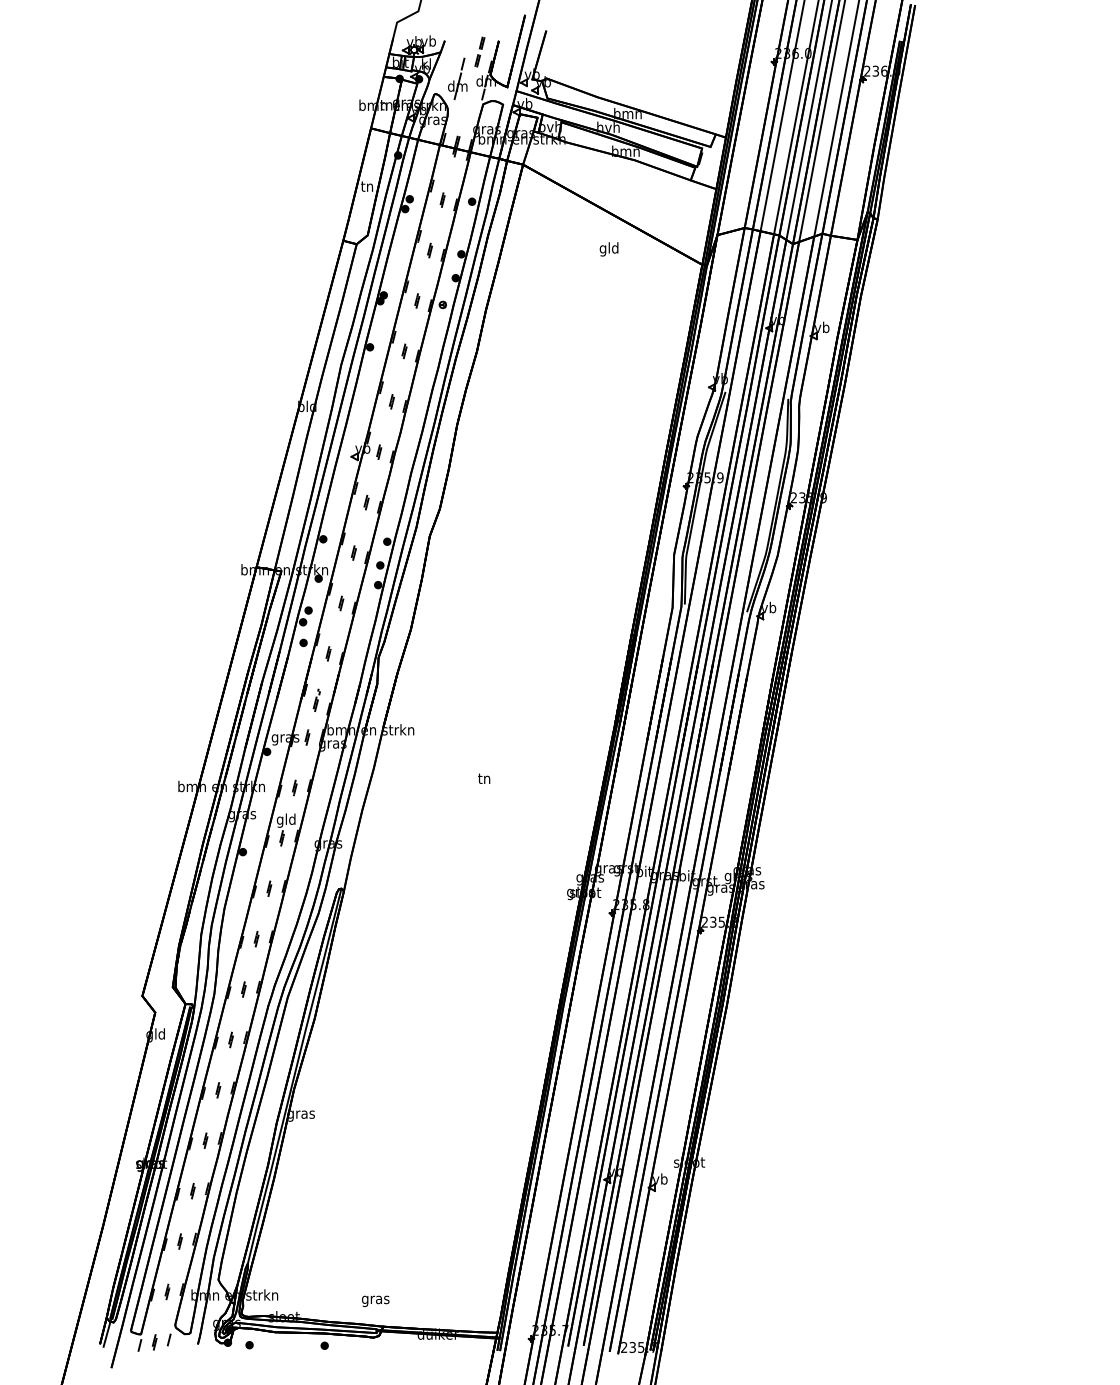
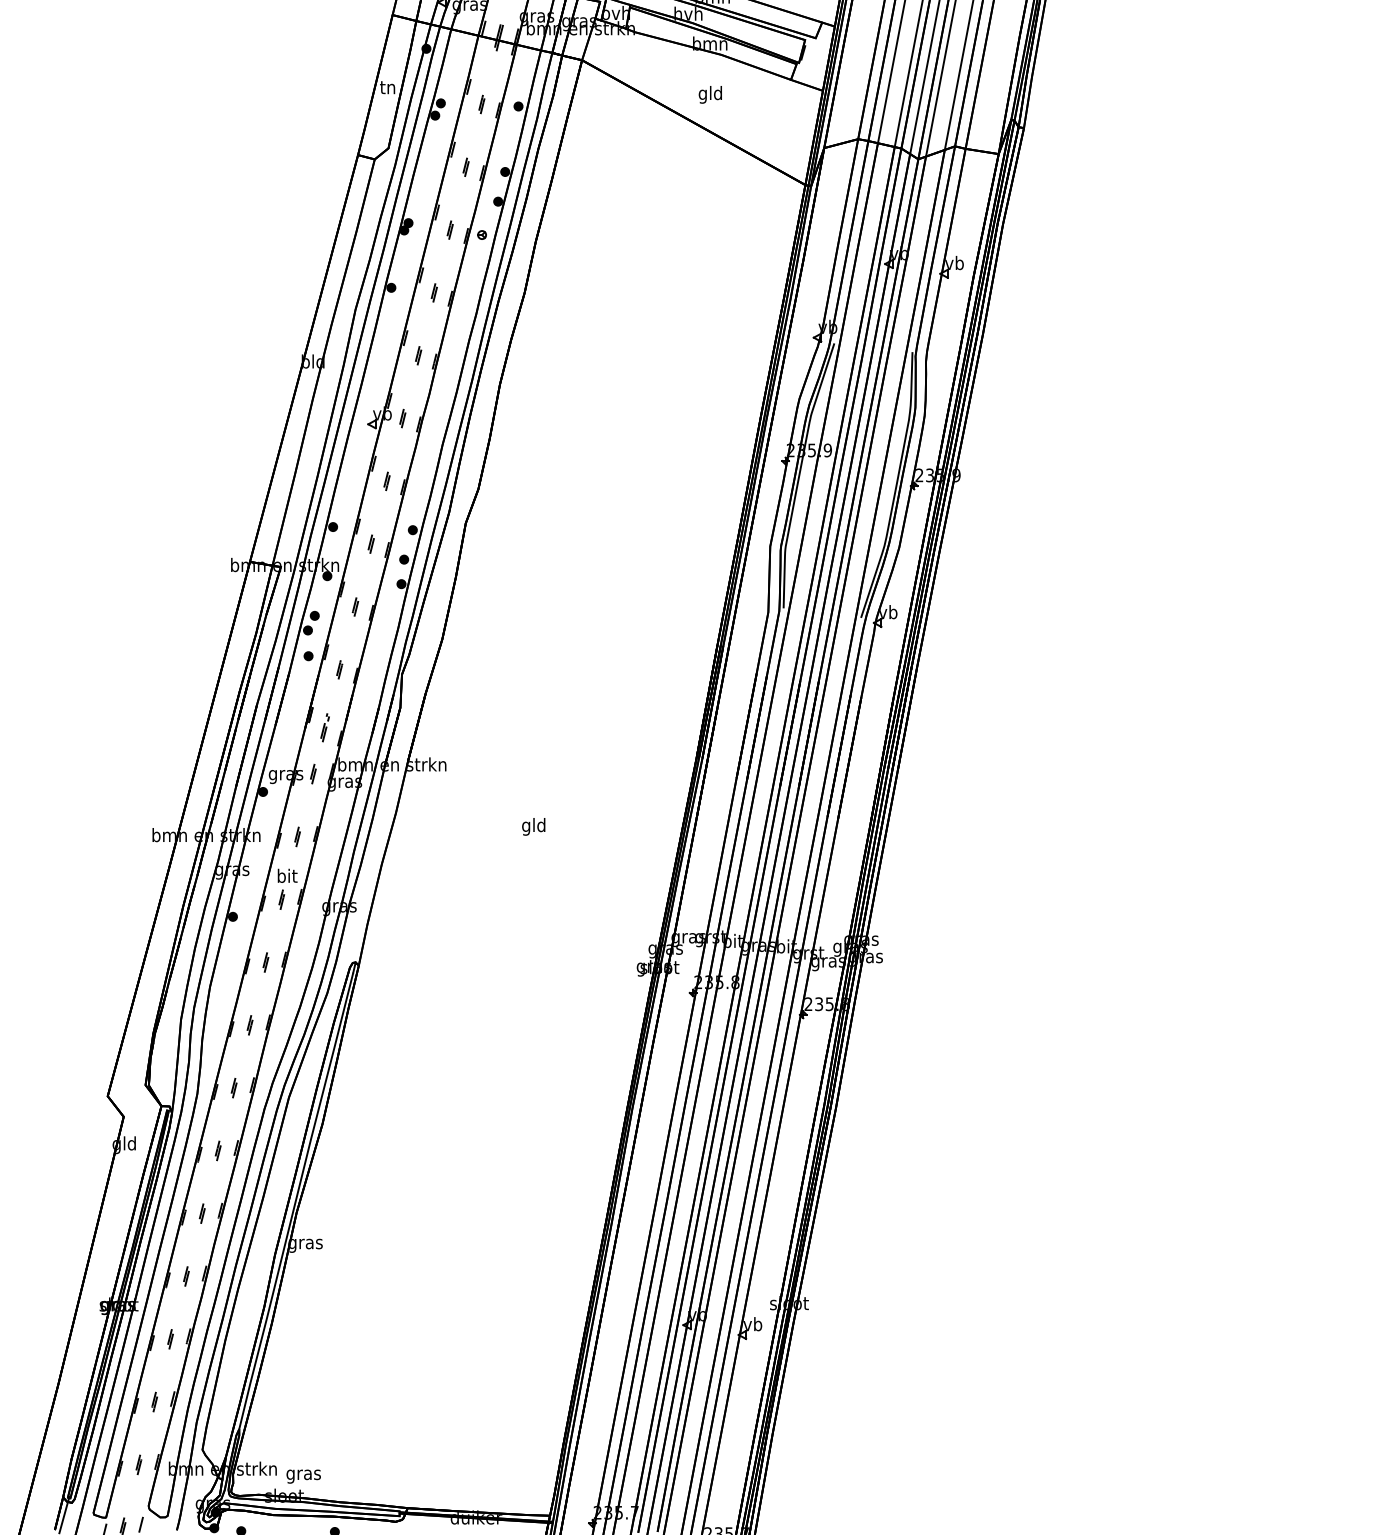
text: (608, 249) -> (709, 94), moved
text: (484, 779) -> (533, 826), tn -> gld
text: (285, 820) -> (286, 877), gld -> bit
text: (375, 1300) -> (303, 1475), moved

